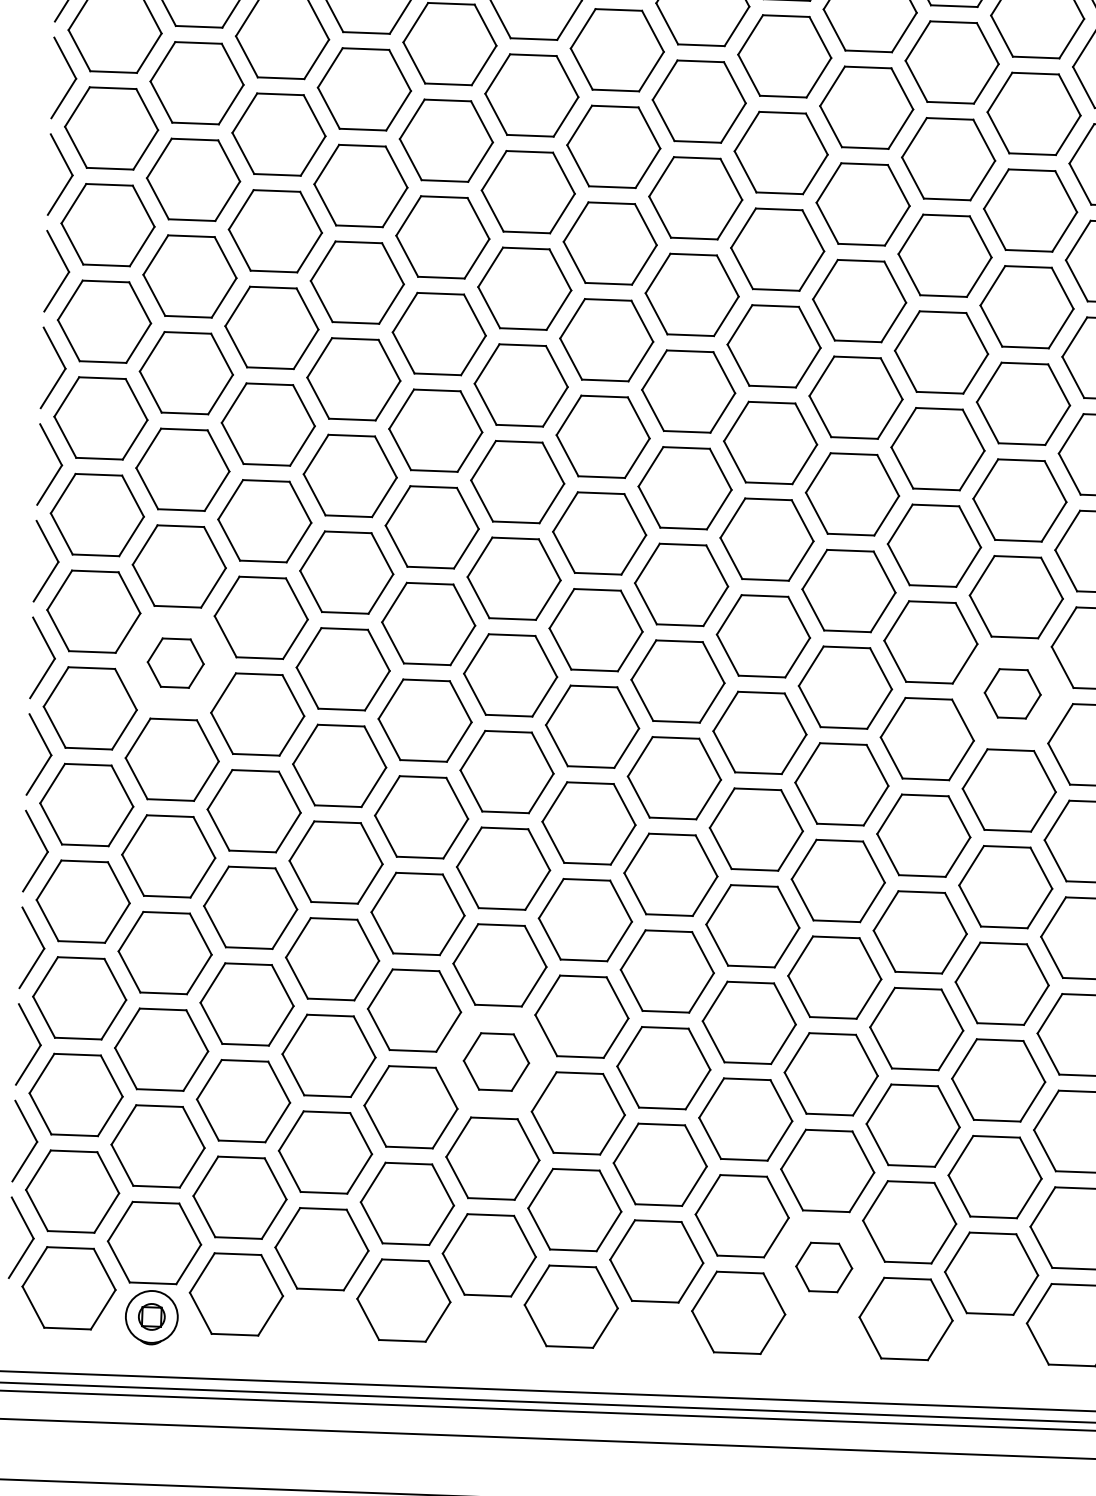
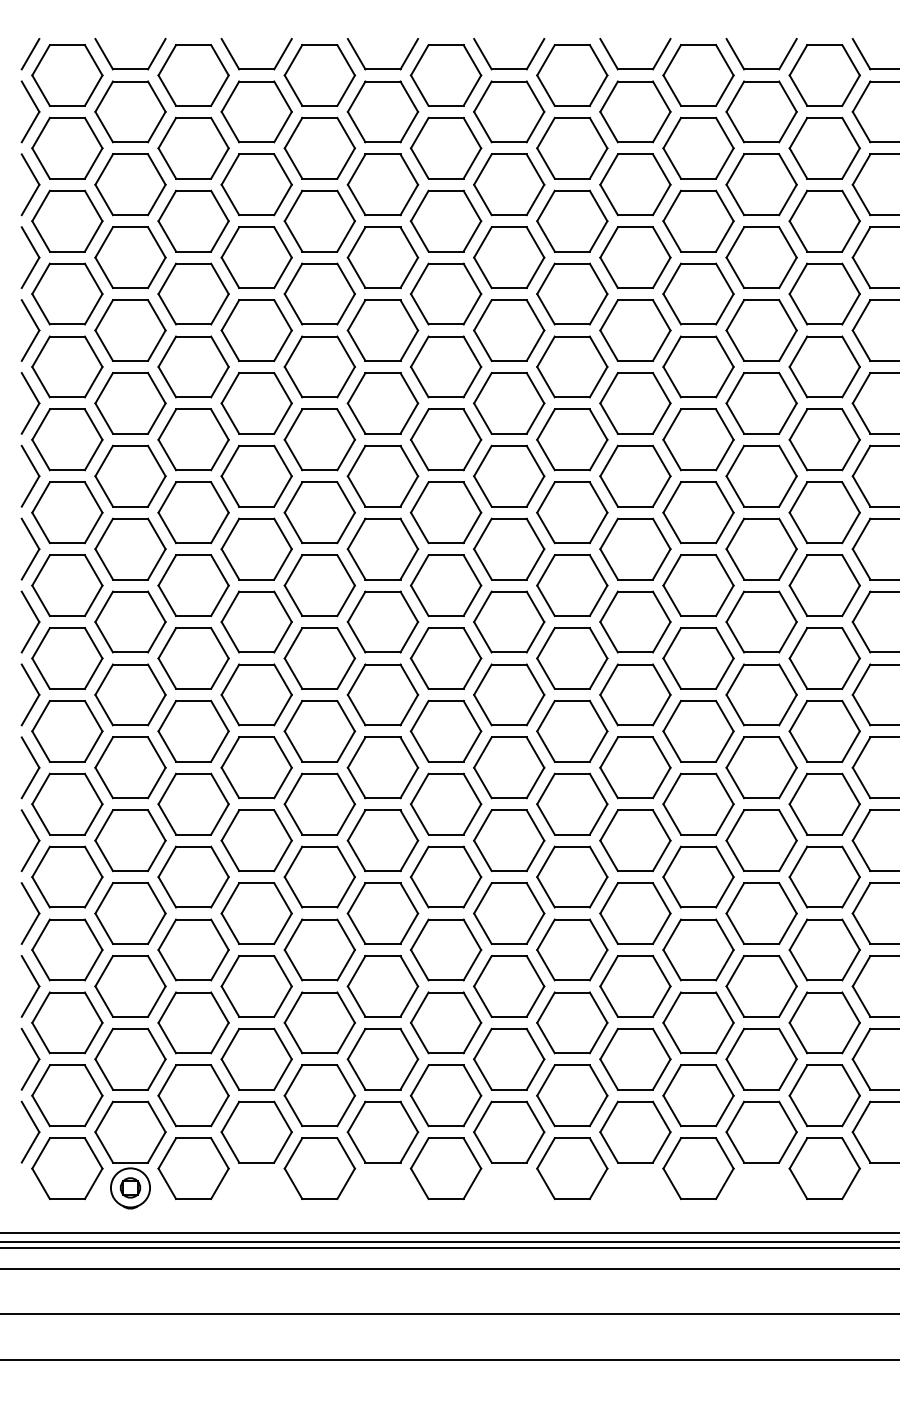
part: (175, 662) -> (130, 694), size x1.67
part: (1012, 693) -> (761, 694), size x1.67
part: (495, 1062) -> (382, 986), size x1.43
part: (824, 1266) -> (635, 1131), size x1.67

